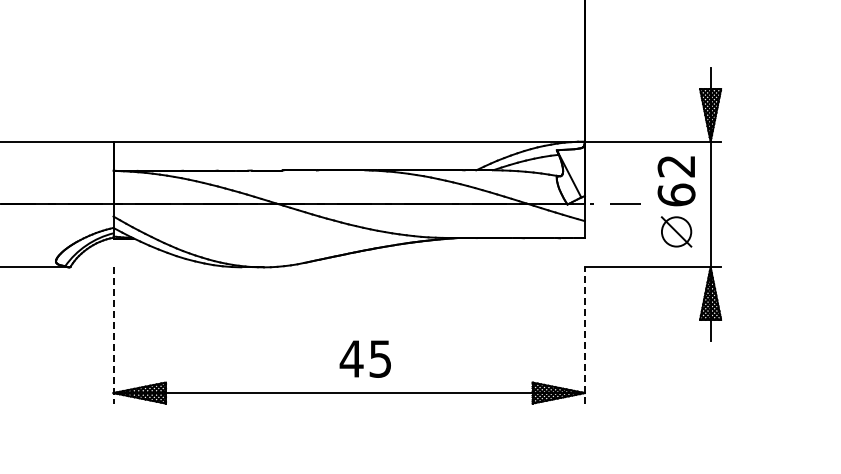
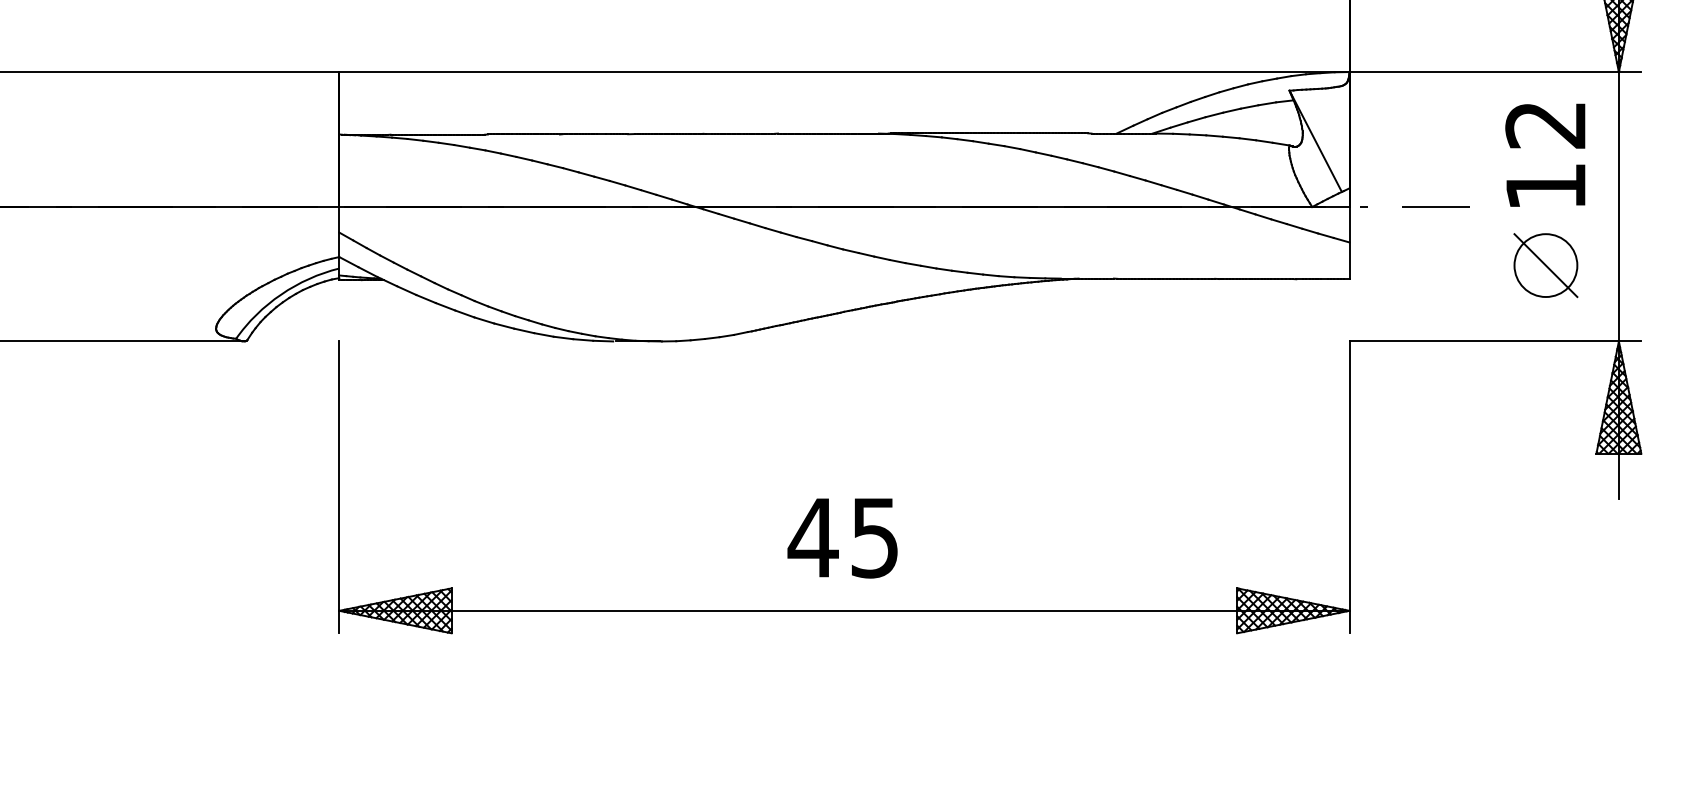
text: (676, 194) -> (1545, 185), 62 -> 12
line: (584, 334) -> (1348, 485), dashed -> solid
line: (113, 335) -> (339, 487), dashed -> solid
text: (364, 358) -> (840, 536), moved

